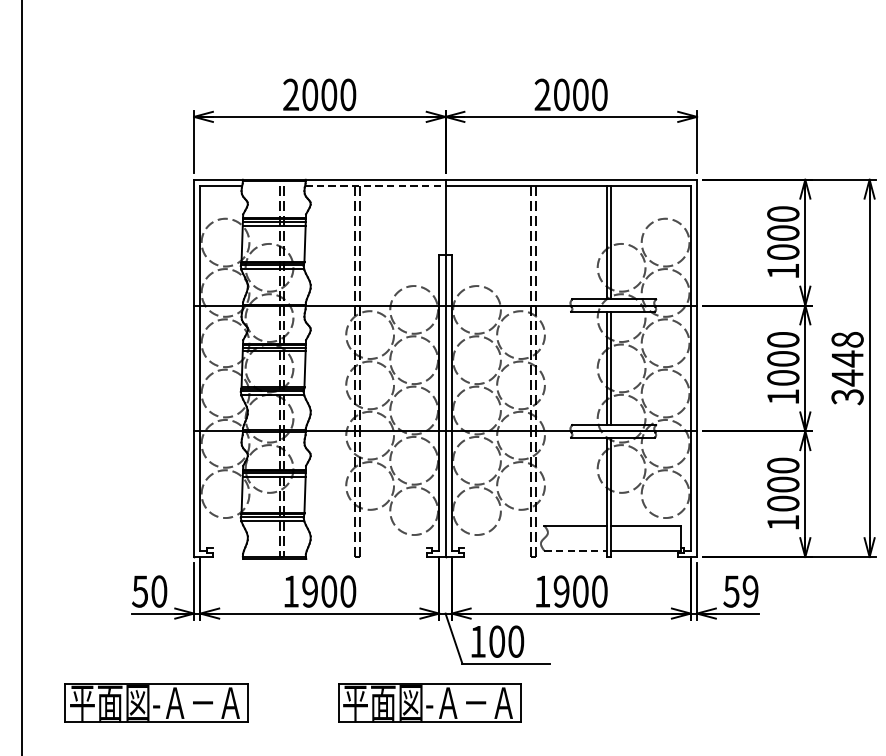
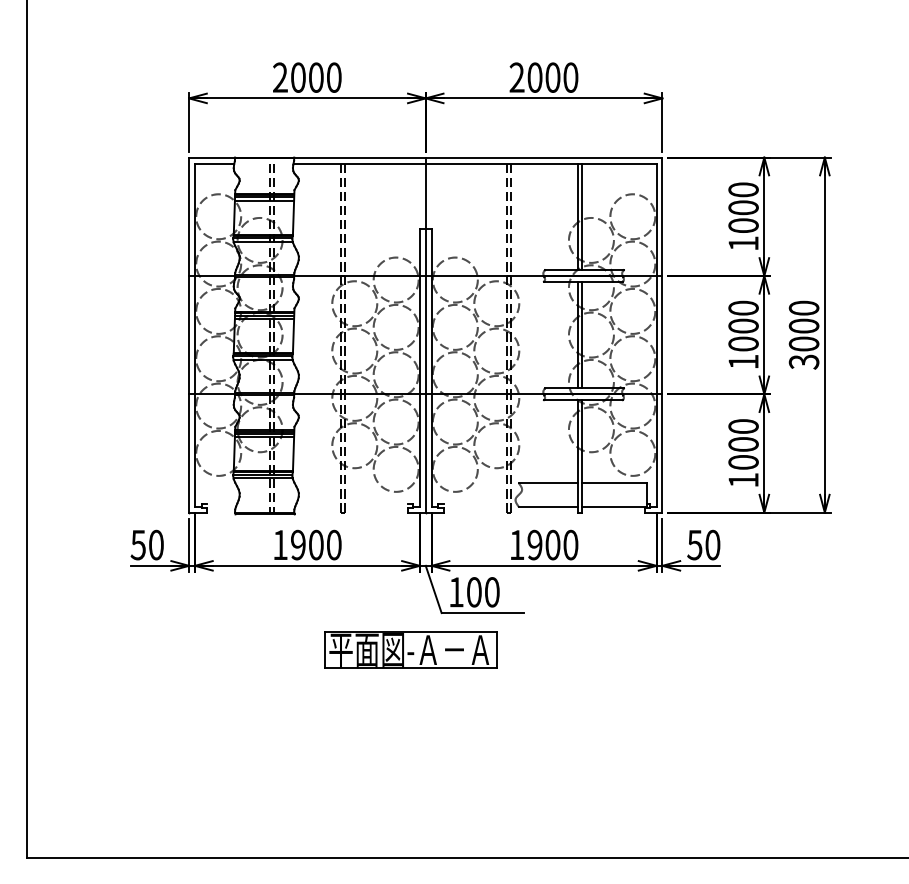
line: (376, 186) -> (360, 163), dashed -> solid
text: (846, 359) -> (803, 326), 3448 -> 3000
line: (575, 550) -> (548, 506), dashed -> solid
text: (750, 590) -> (712, 544), 59 -> 50
part: (156, 702) -> (153, 649), removed

